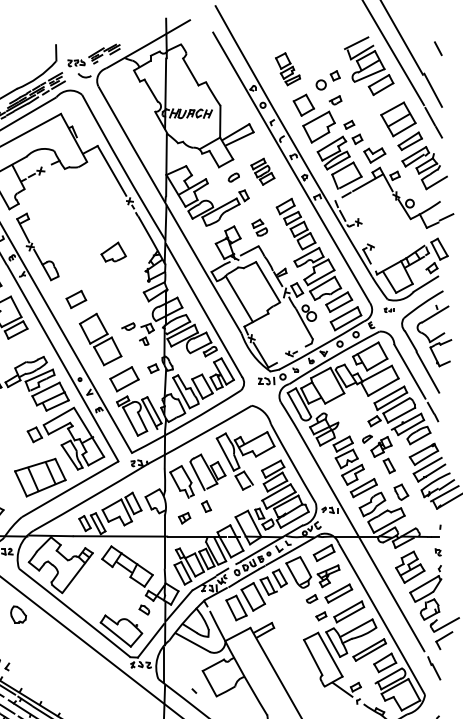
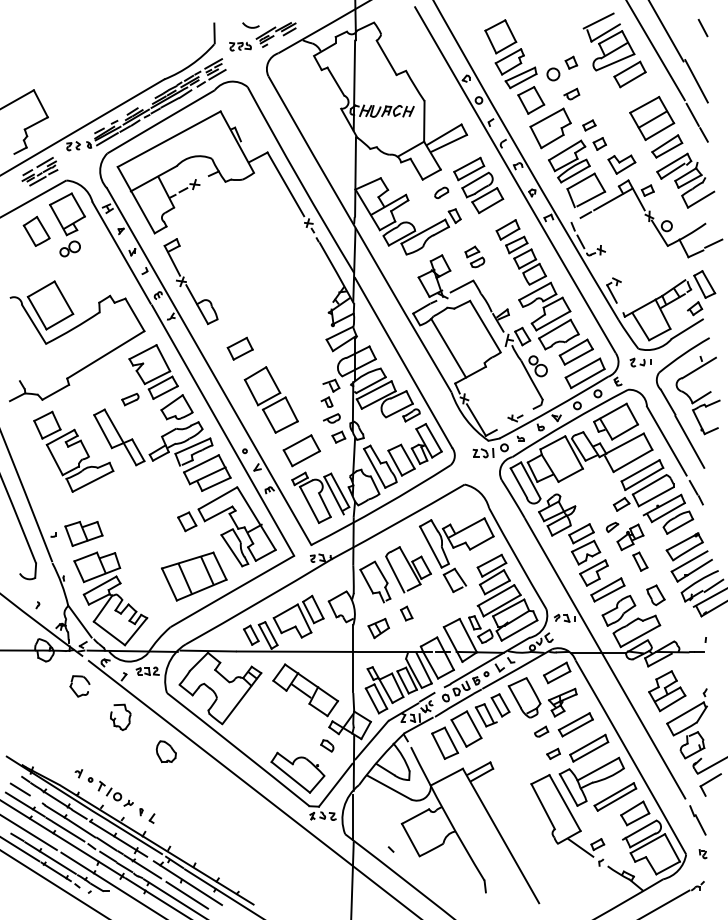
part: (287, 69) -> (510, 54), size x1.67
arc: (84, 76) -> (250, 26), moved
part: (262, 171) -> (478, 185), size x1.67
part: (113, 252) -> (176, 407), moved
part: (389, 310) -> (640, 362), size x1.67
part: (128, 326) -> (331, 418), moved
part: (184, 518) -> (378, 628), size x1.43
part: (437, 552) -> (702, 854), moved

